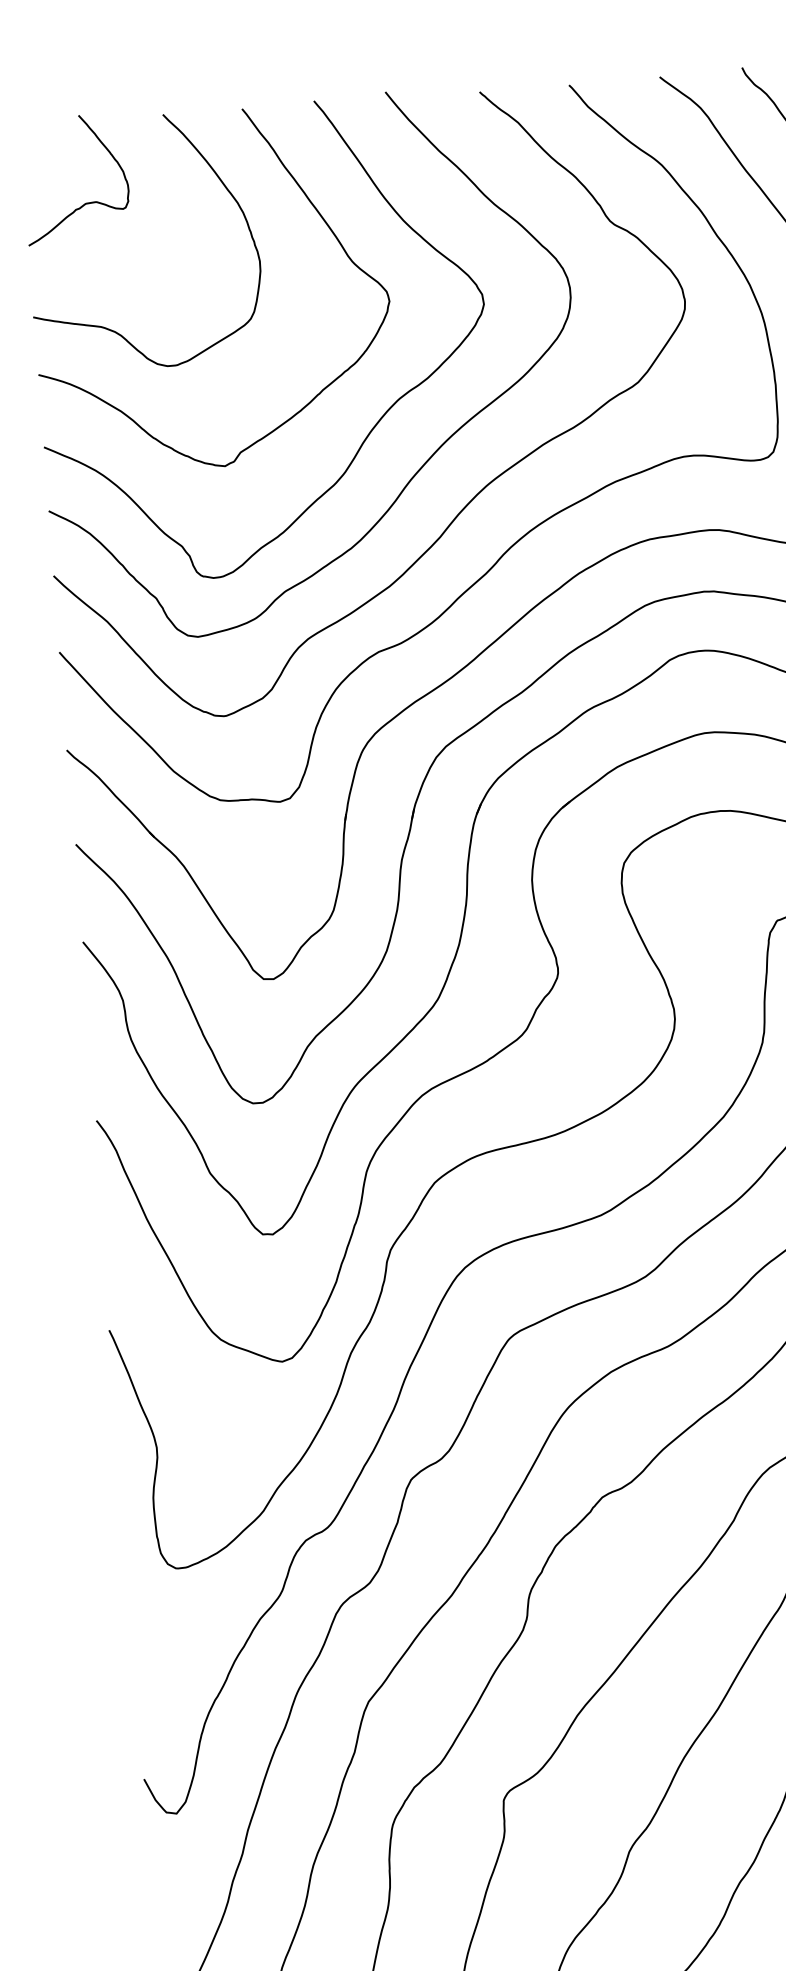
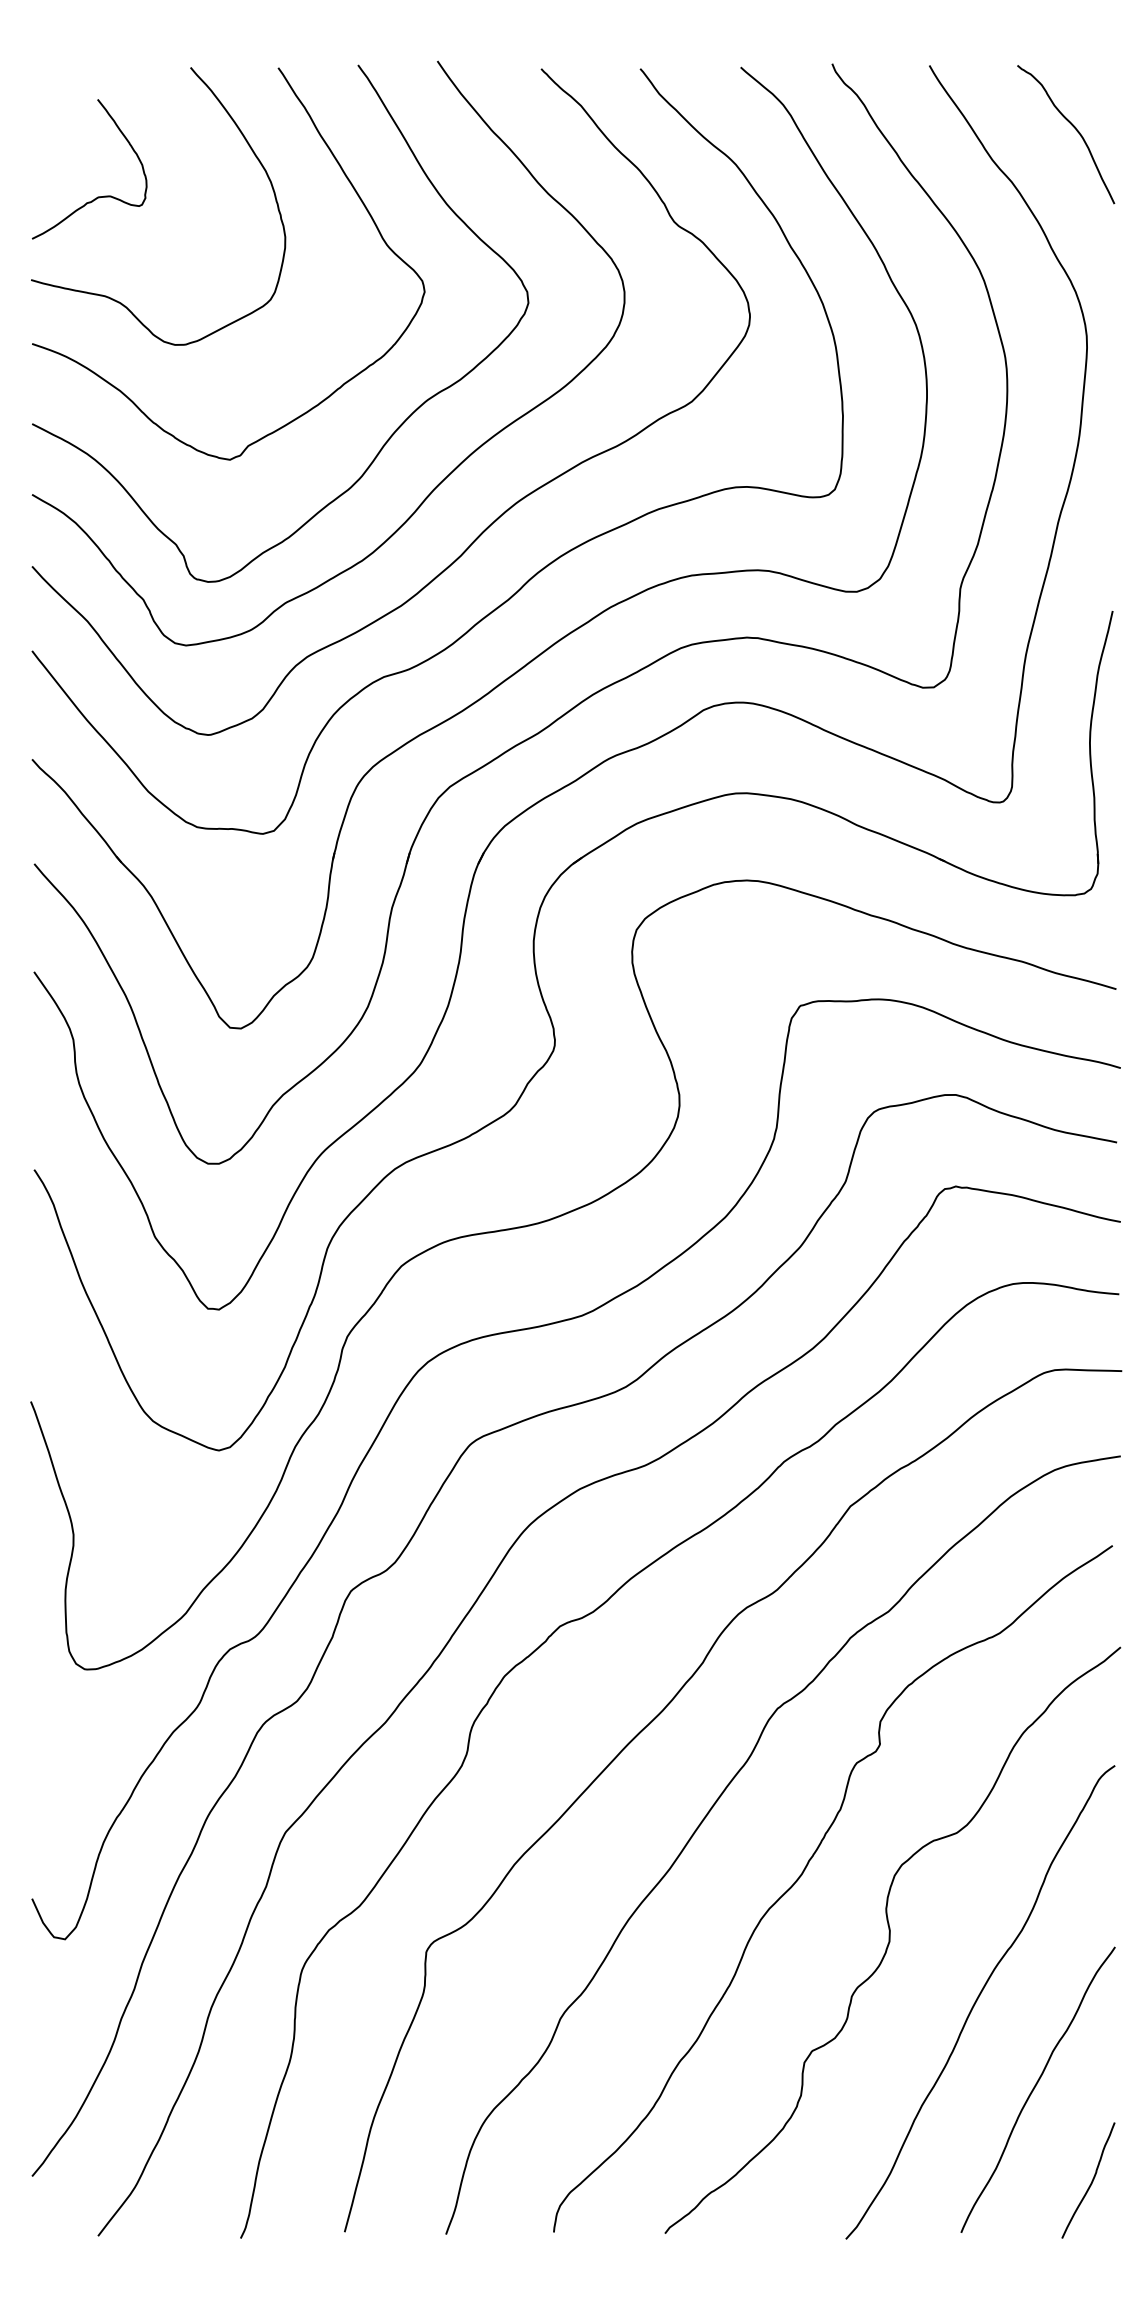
curve: (84, 203) -> (97, 196), moved

